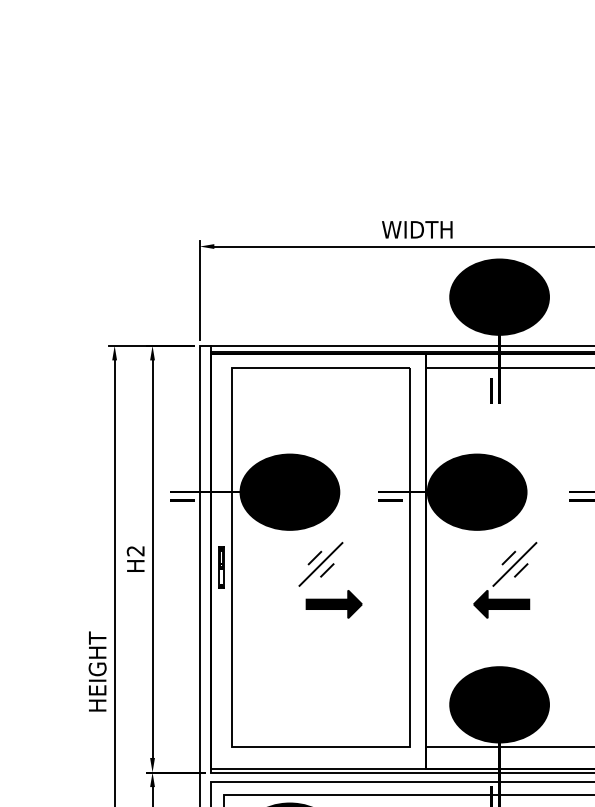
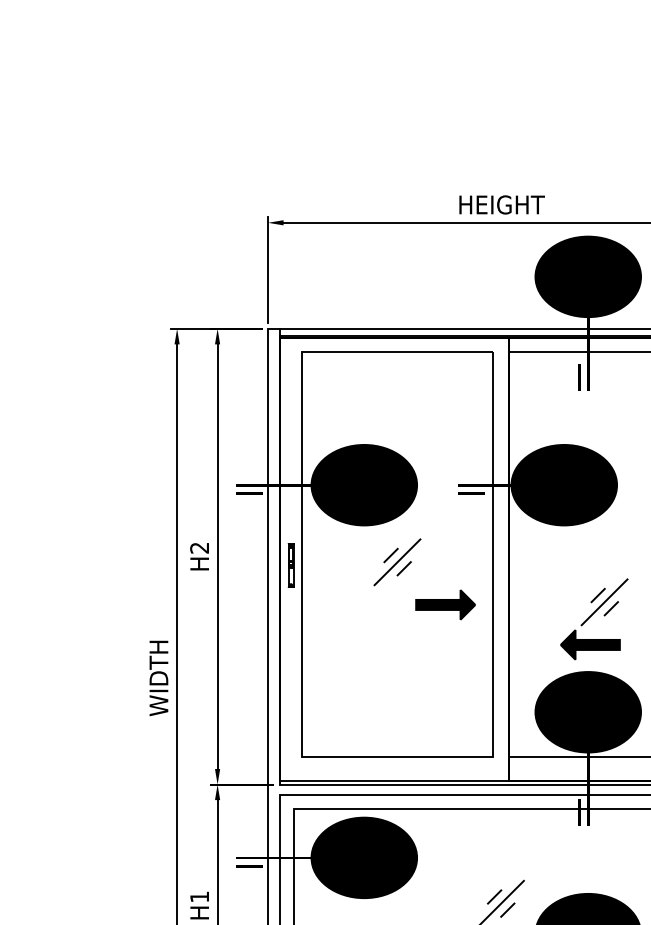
text: (418, 229) -> (501, 204), WIDTH -> HEIGHT
part: (505, 580) -> (594, 619), moved
part: (334, 603) -> (445, 604), moved
text: (97, 671) -> (158, 676), HEIGHT -> WIDTH

